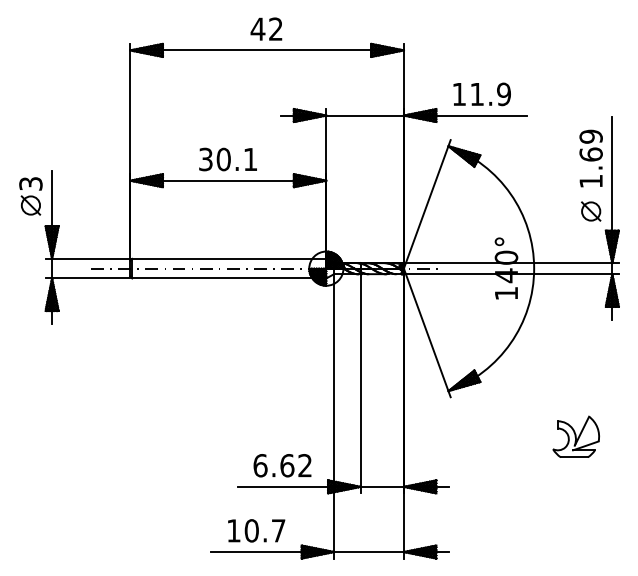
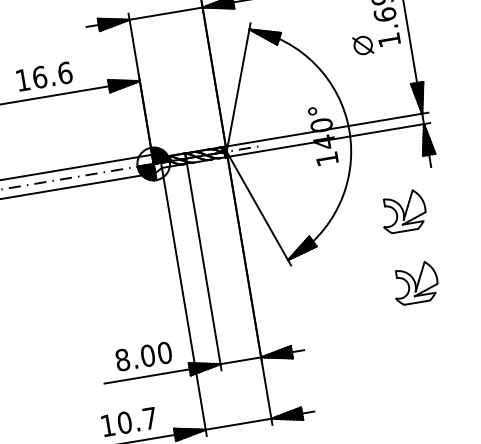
text: (228, 159) -> (44, 76), 30.1 -> 16.6
part: (591, 211) -> (363, 45), moved
part: (575, 360) -> (402, 211), added
text: (282, 465) -> (143, 356), 6.62 -> 8.00

